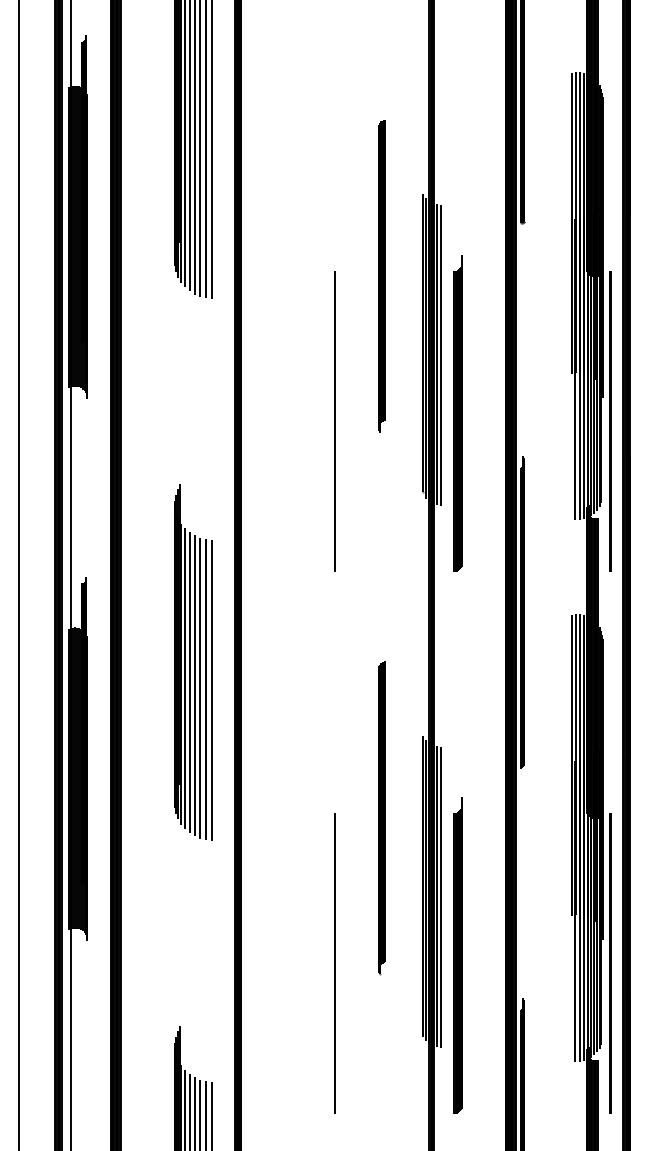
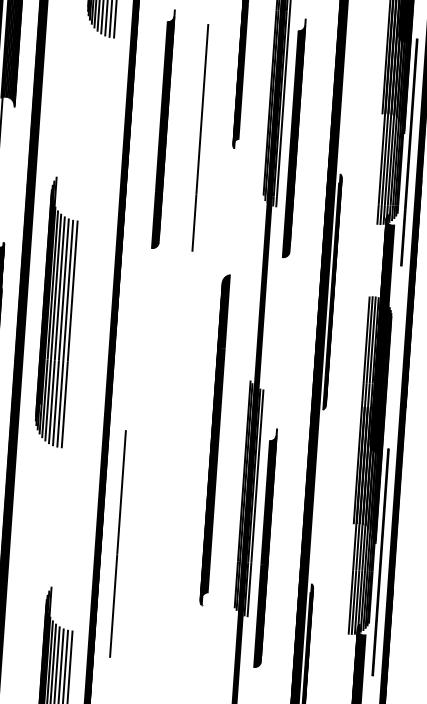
part: (284, 413) -> (162, 129), added
part: (193, 662) -> (57, 312), moved
part: (381, 818) -> (214, 440), size x1.4
line: (334, 963) -> (117, 543), moved

